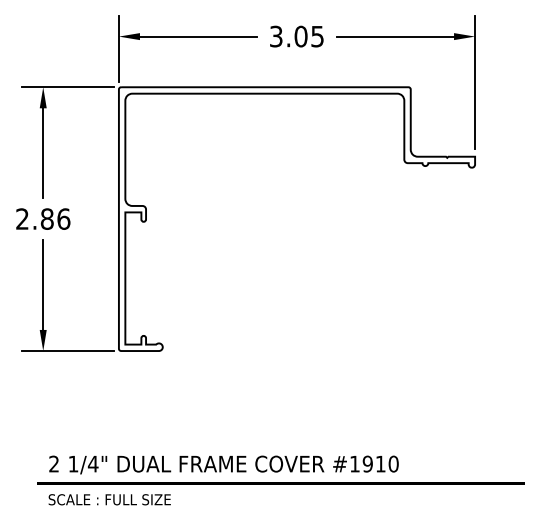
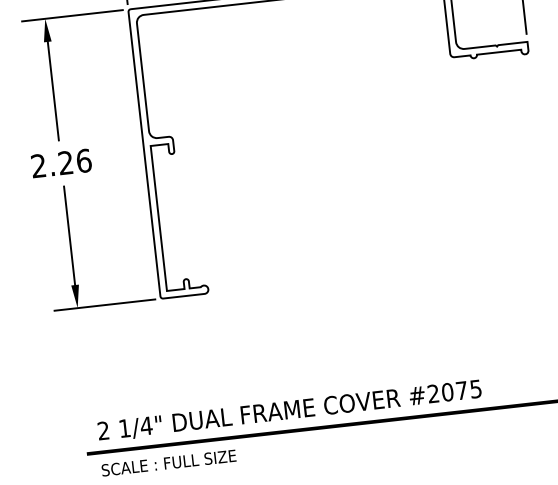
text: (46, 218) -> (64, 162), 2.86 -> 2.26
text: (374, 463) -> (454, 390), #1910 -> #2075

